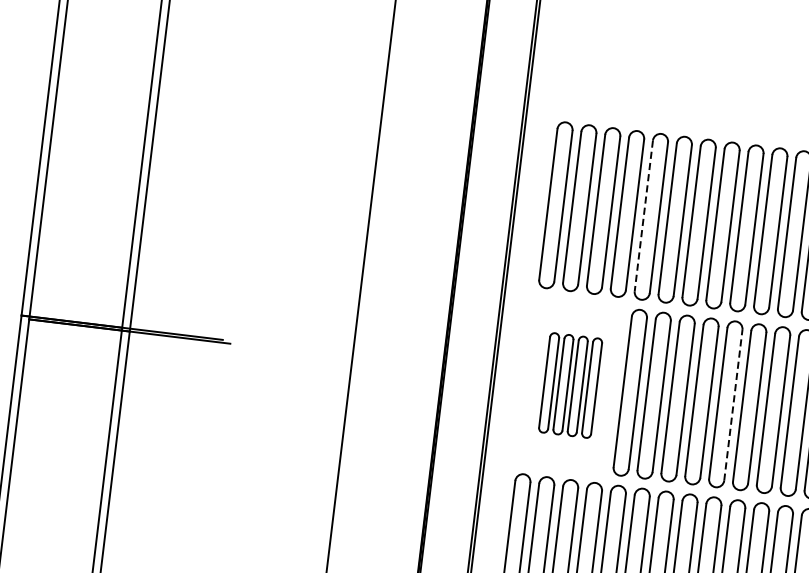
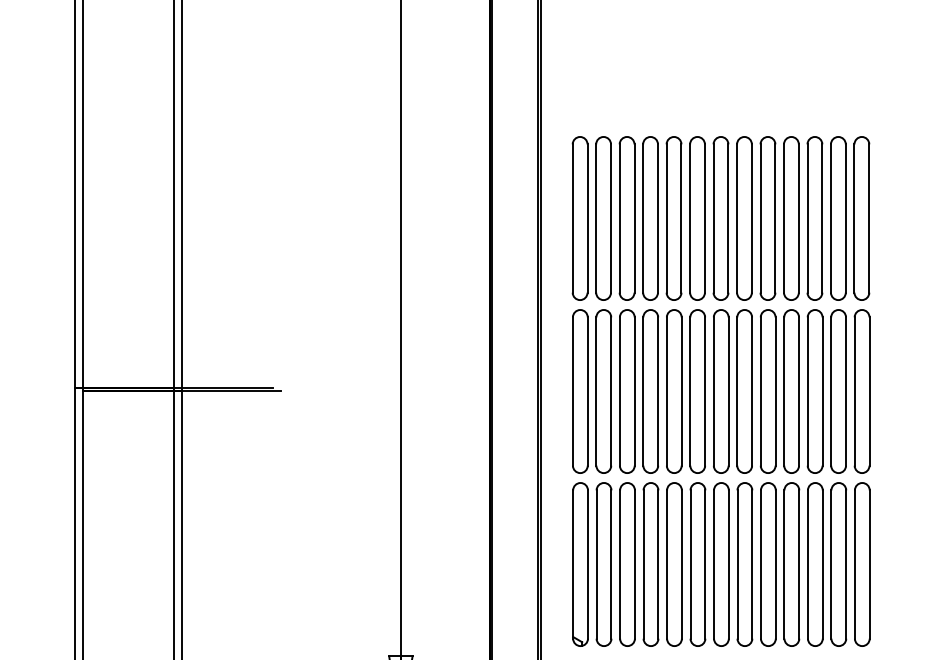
line: (643, 216) -> (666, 219), dashed -> solid
part: (570, 385) -> (615, 391), size x1.67
line: (733, 405) -> (775, 391), dashed -> solid

